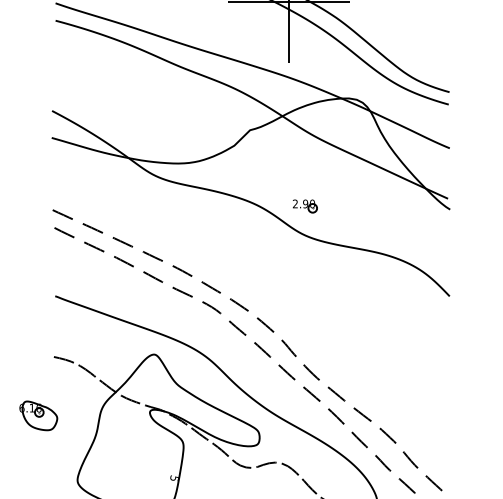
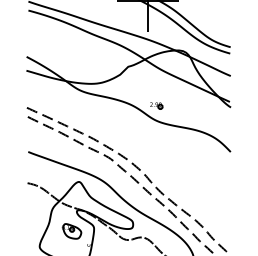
part: (38, 416) -> (71, 231), moved

